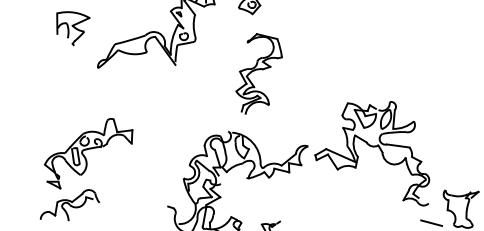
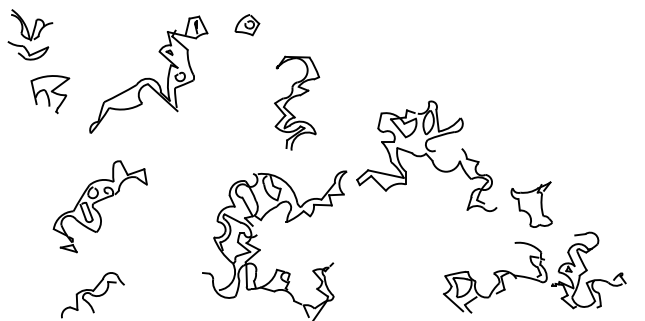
part: (259, 74) -> (297, 102), moved
line: (398, 145) -> (448, 149), removed
part: (87, 153) -> (99, 206), moved
line: (431, 222) -> (504, 228), removed

